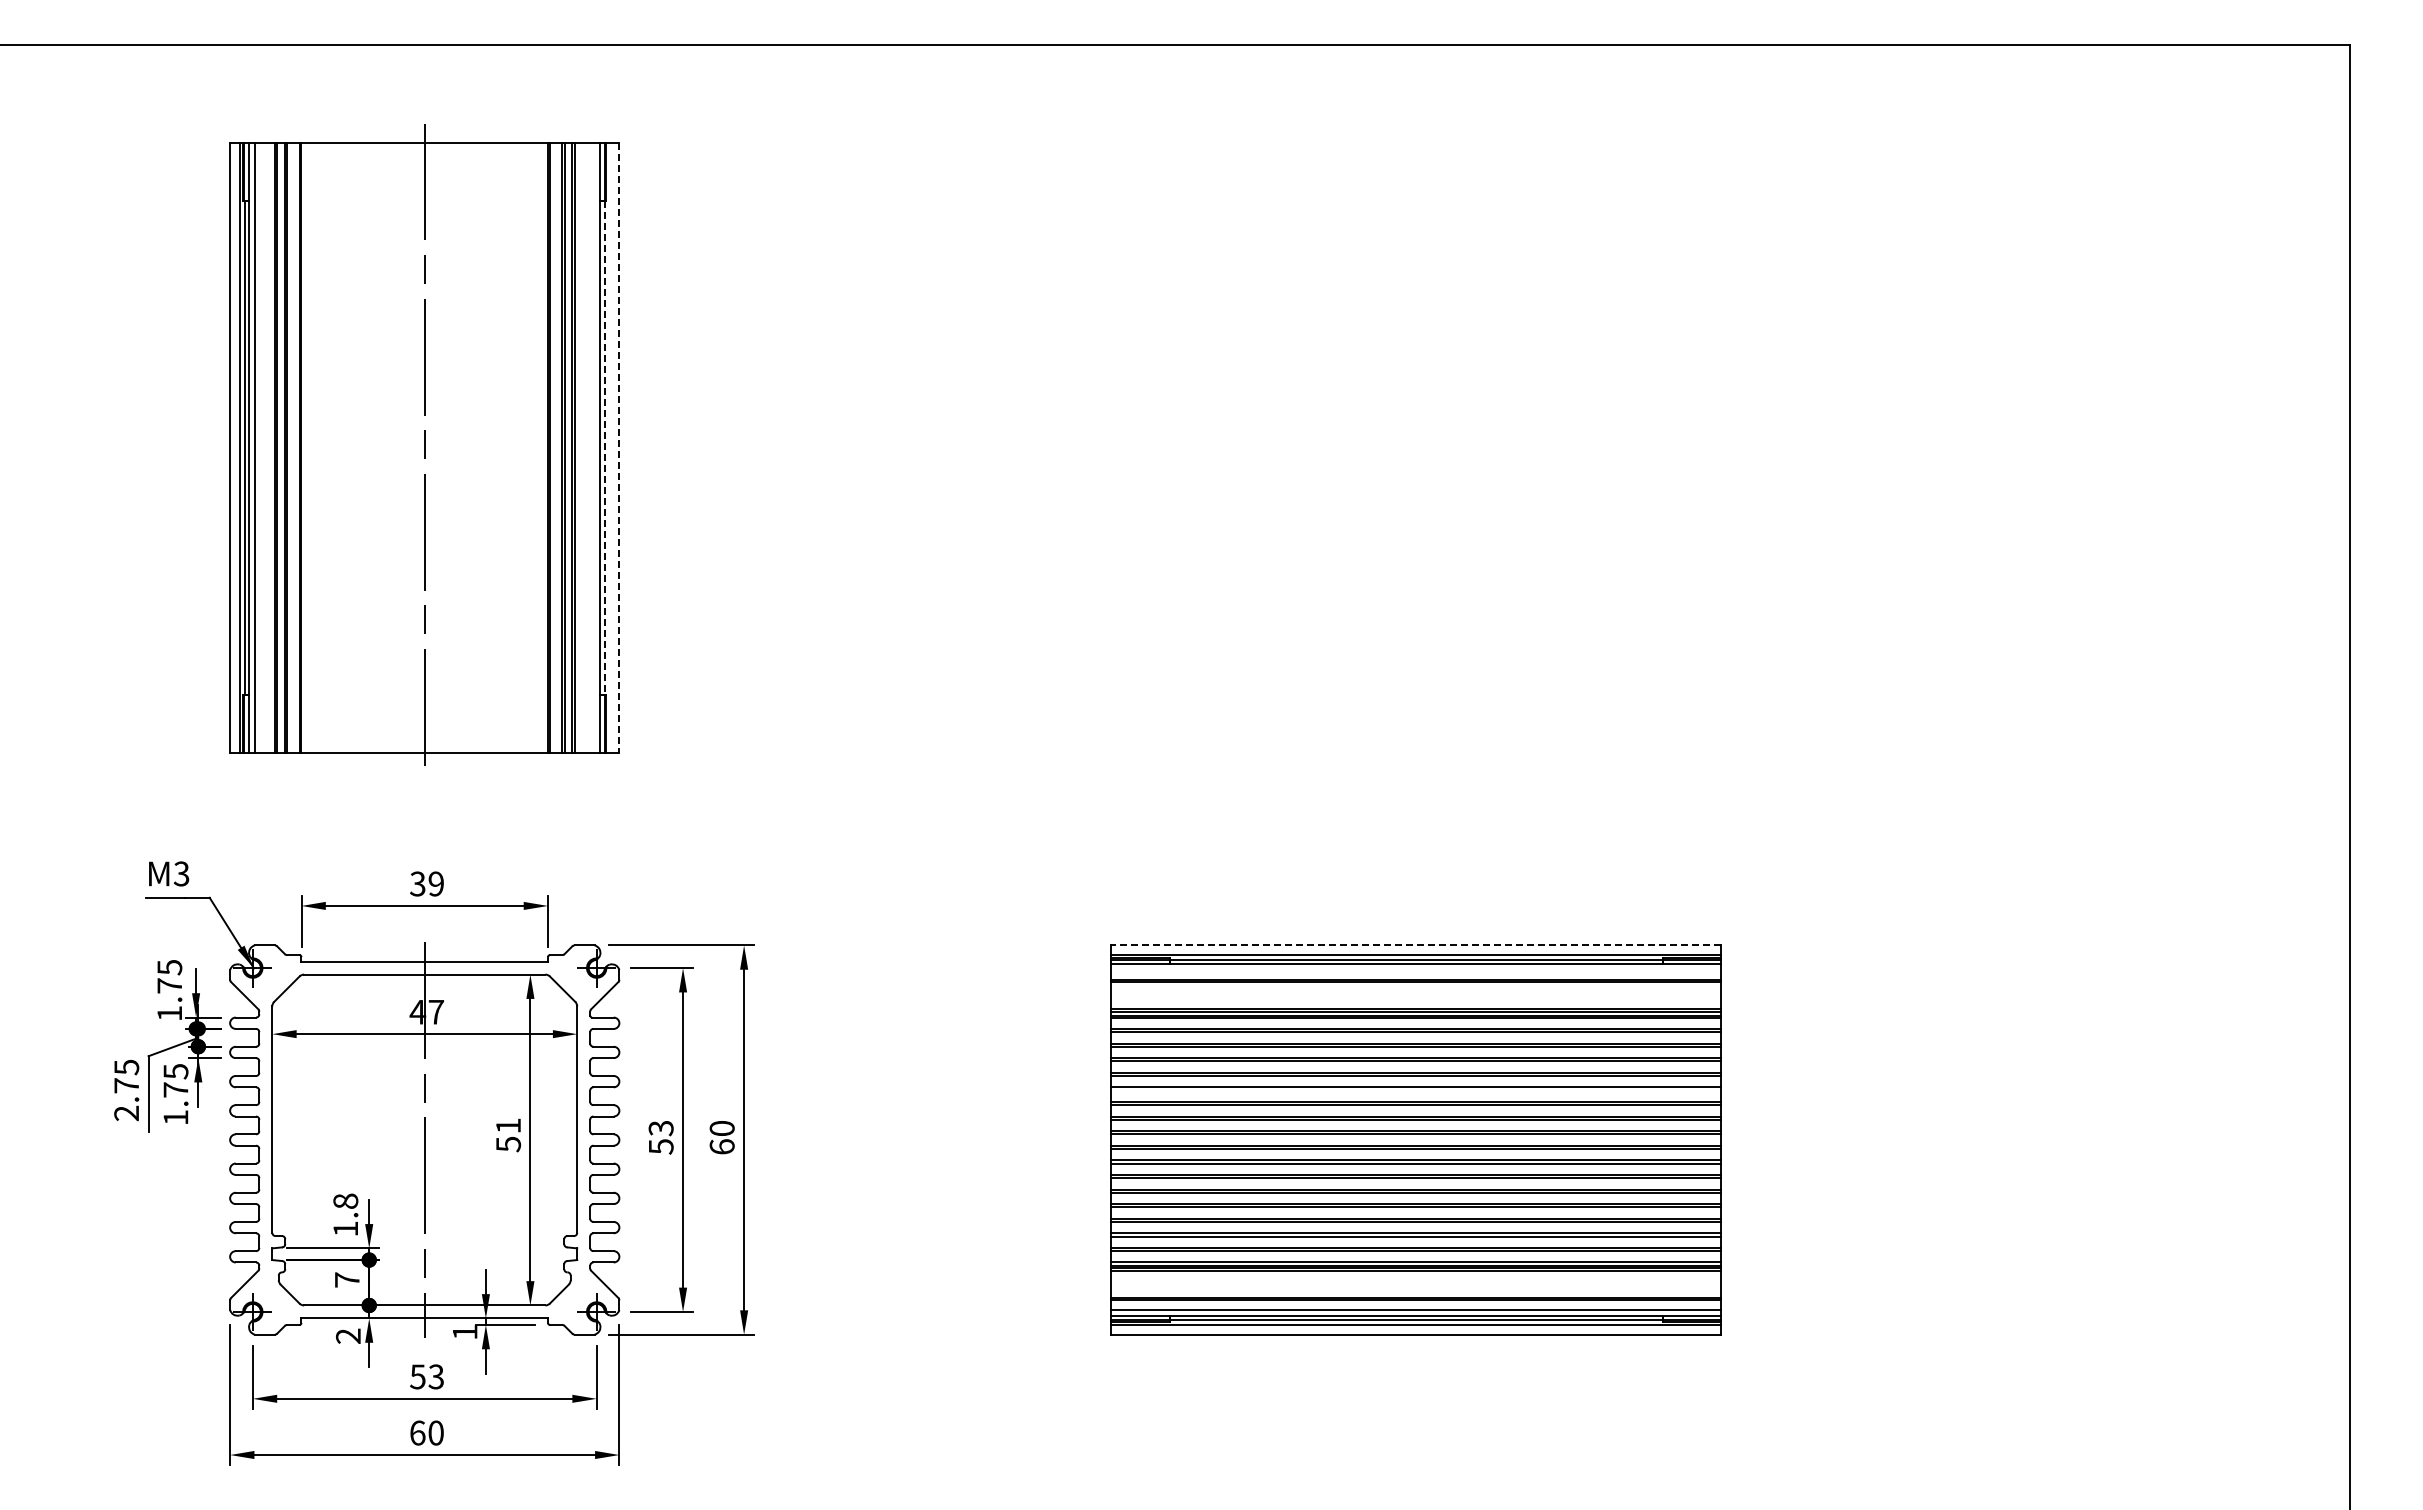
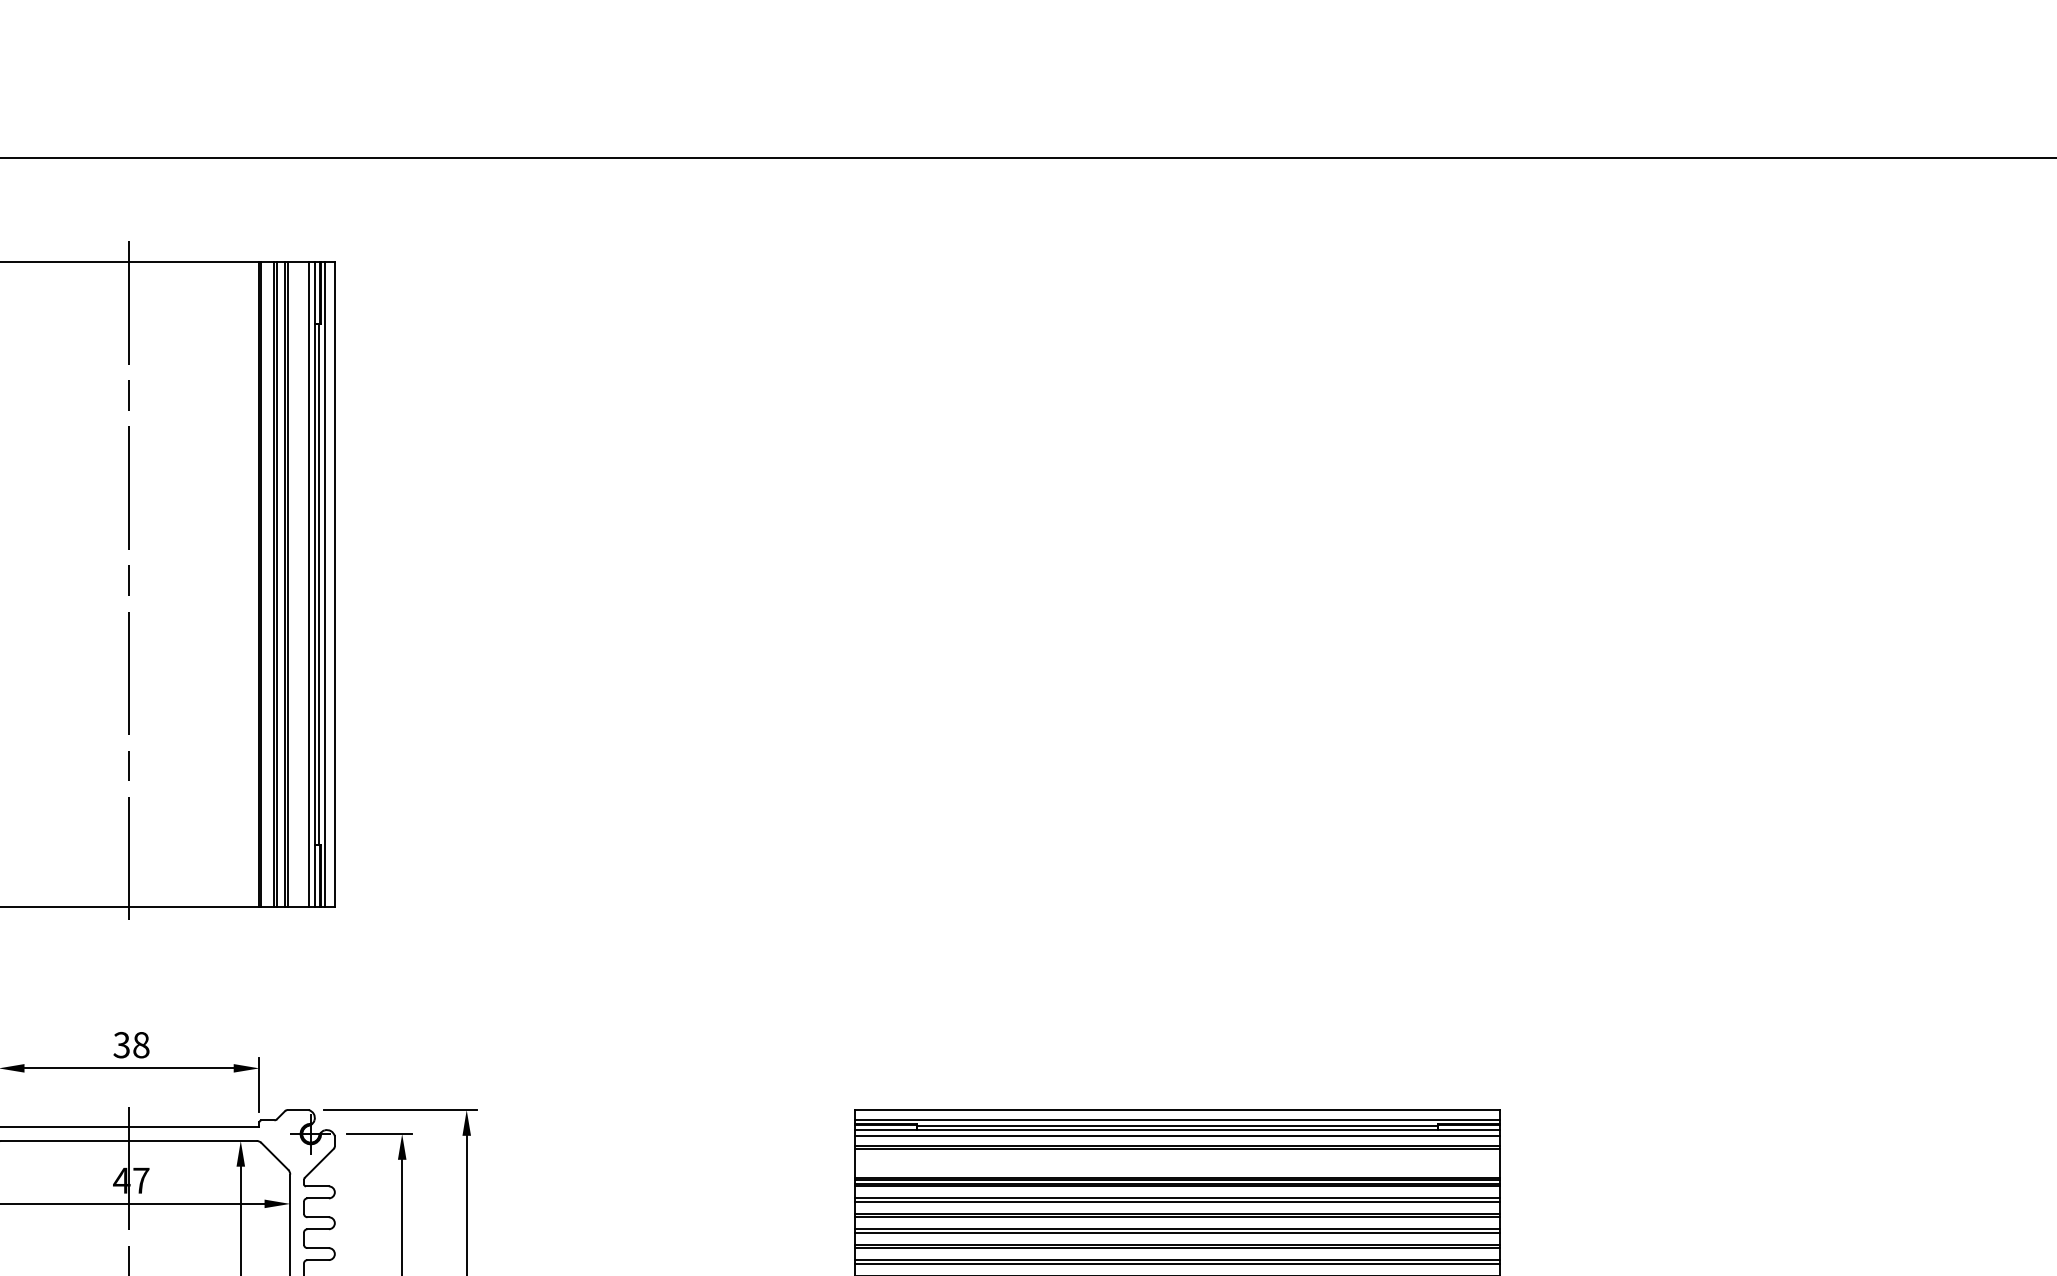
line: (594, 447) -> (308, 583), added
line: (604, 447) -> (319, 583), dashed -> solid
line: (609, 447) -> (324, 583), added
line: (619, 447) -> (334, 583), dashed -> solid
text: (436, 883) -> (141, 1044), 39 -> 38
line: (1416, 945) -> (1177, 1110), dashed -> solid
line: (1416, 970) -> (1177, 1136), added
line: (1416, 1090) -> (1177, 1263), added

